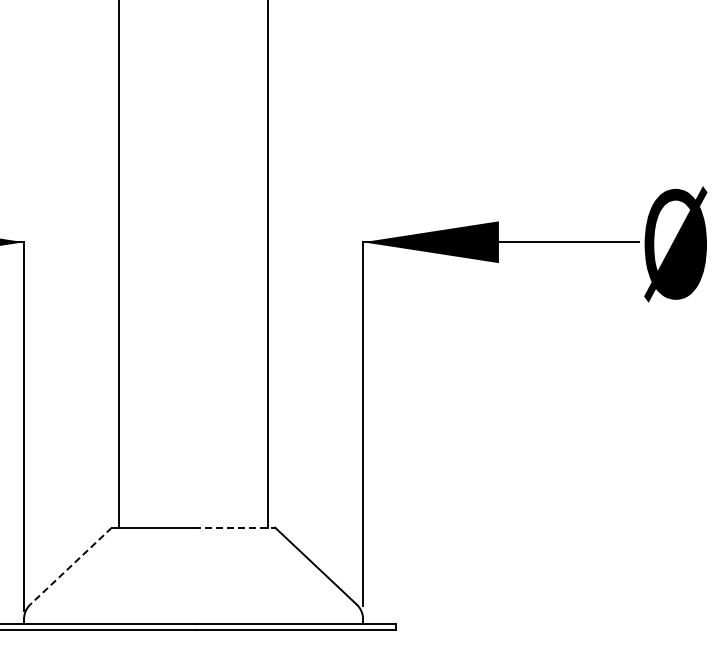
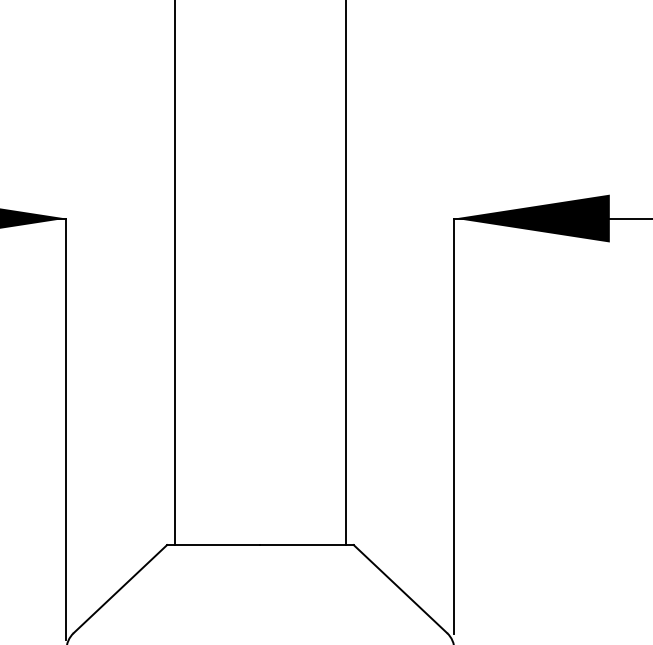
line: (234, 527) -> (307, 544), dashed -> solid
line: (70, 566) -> (119, 589), dashed -> solid

